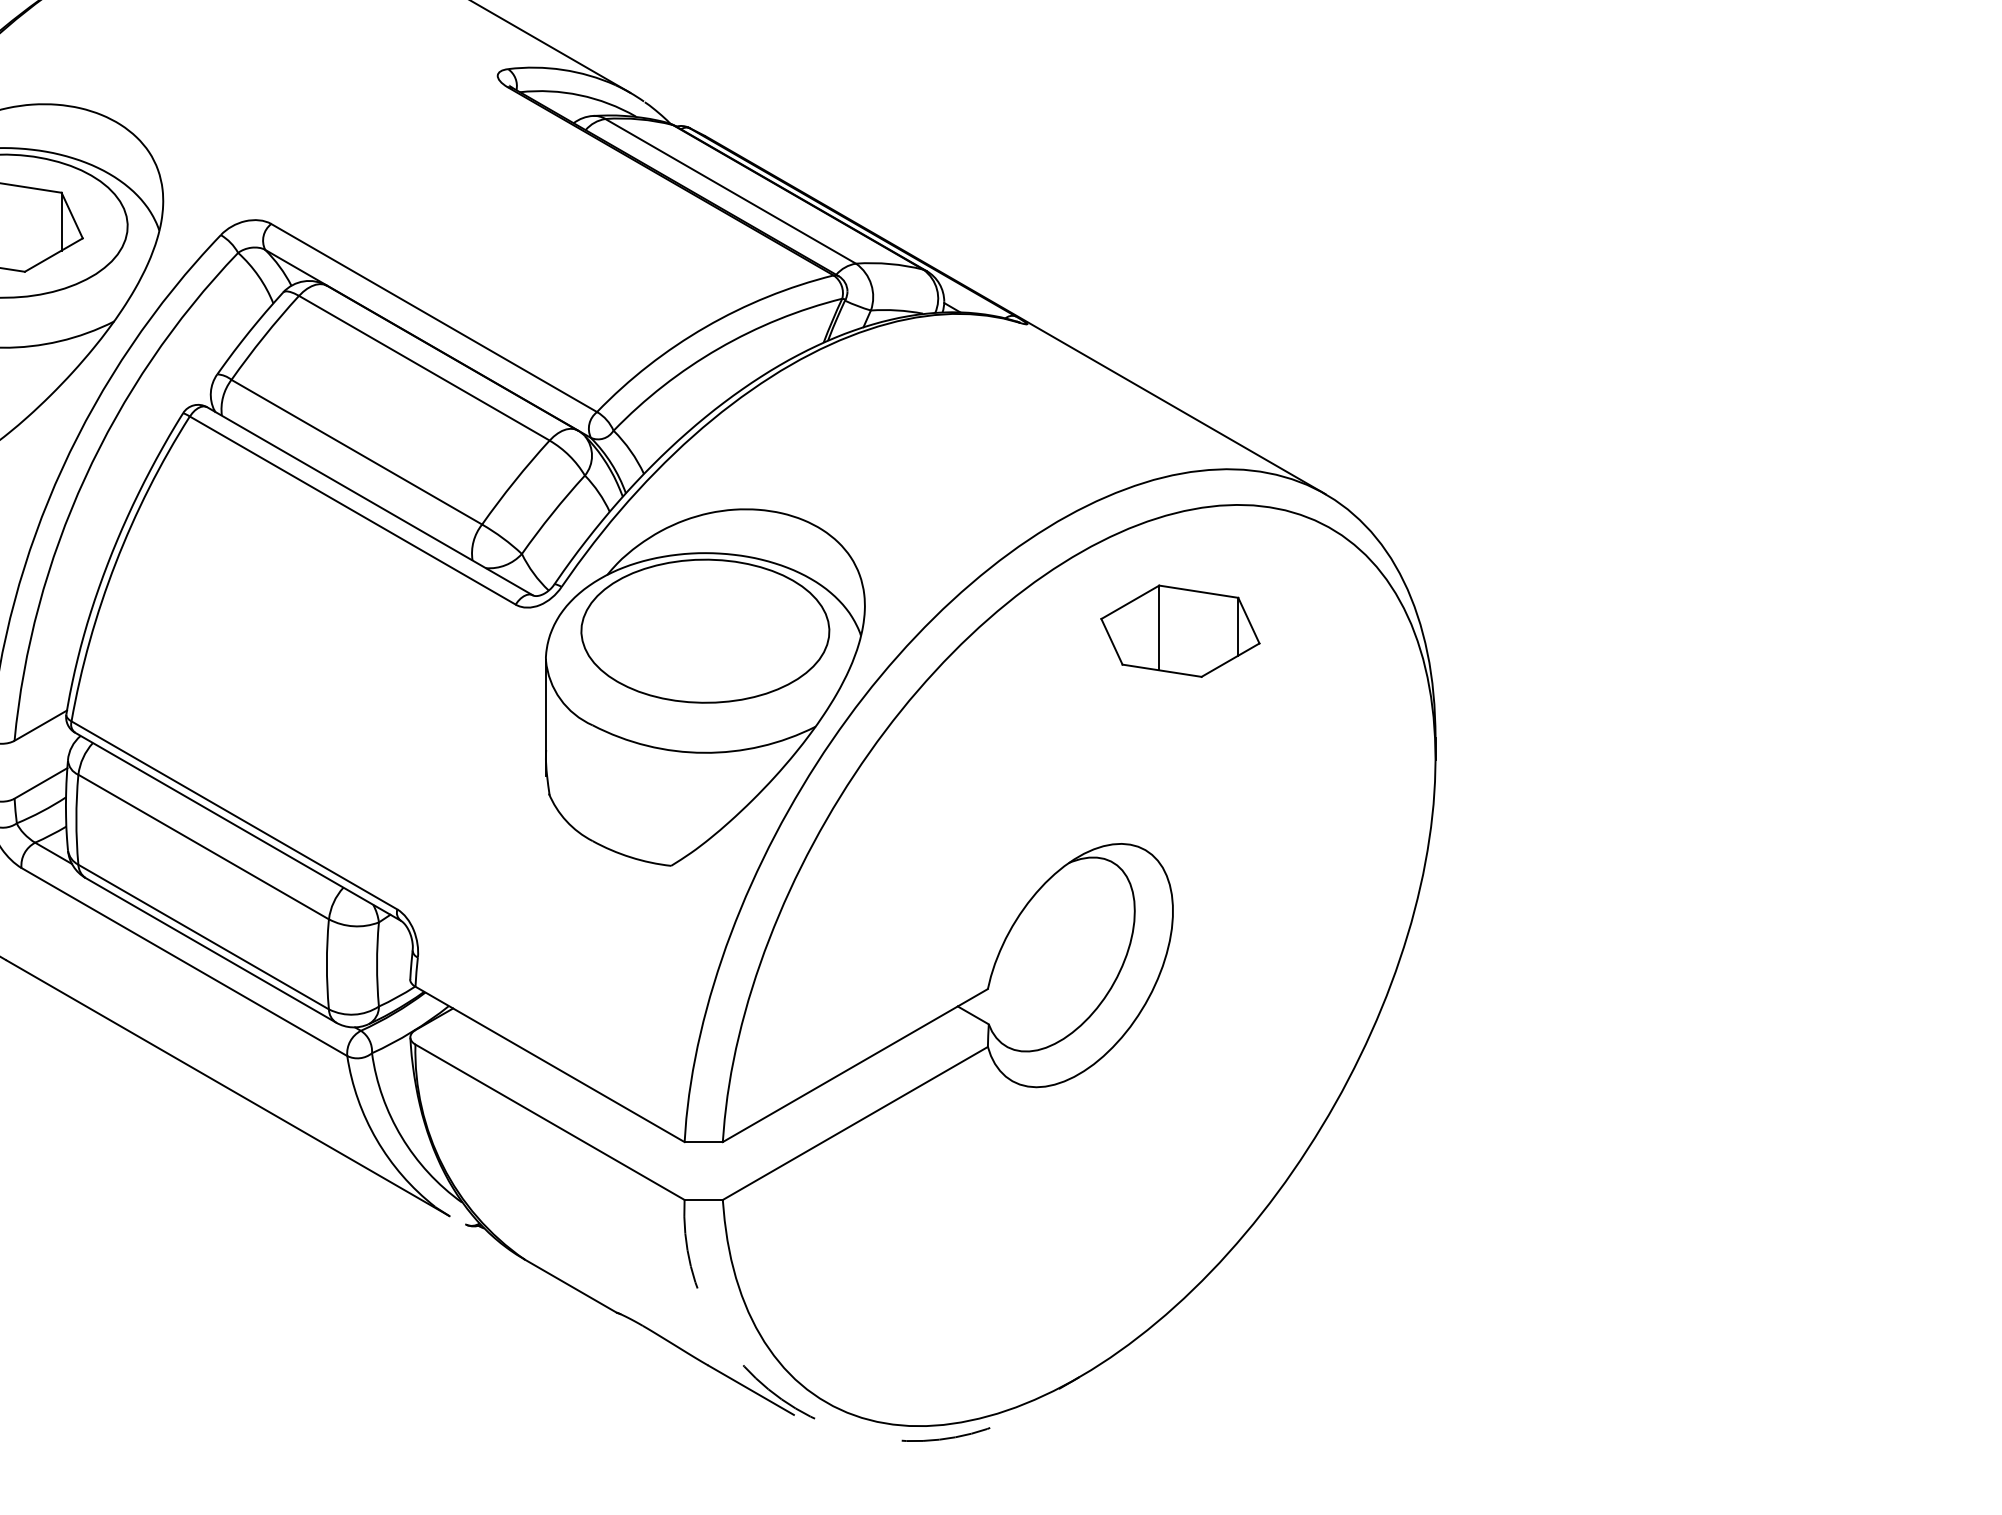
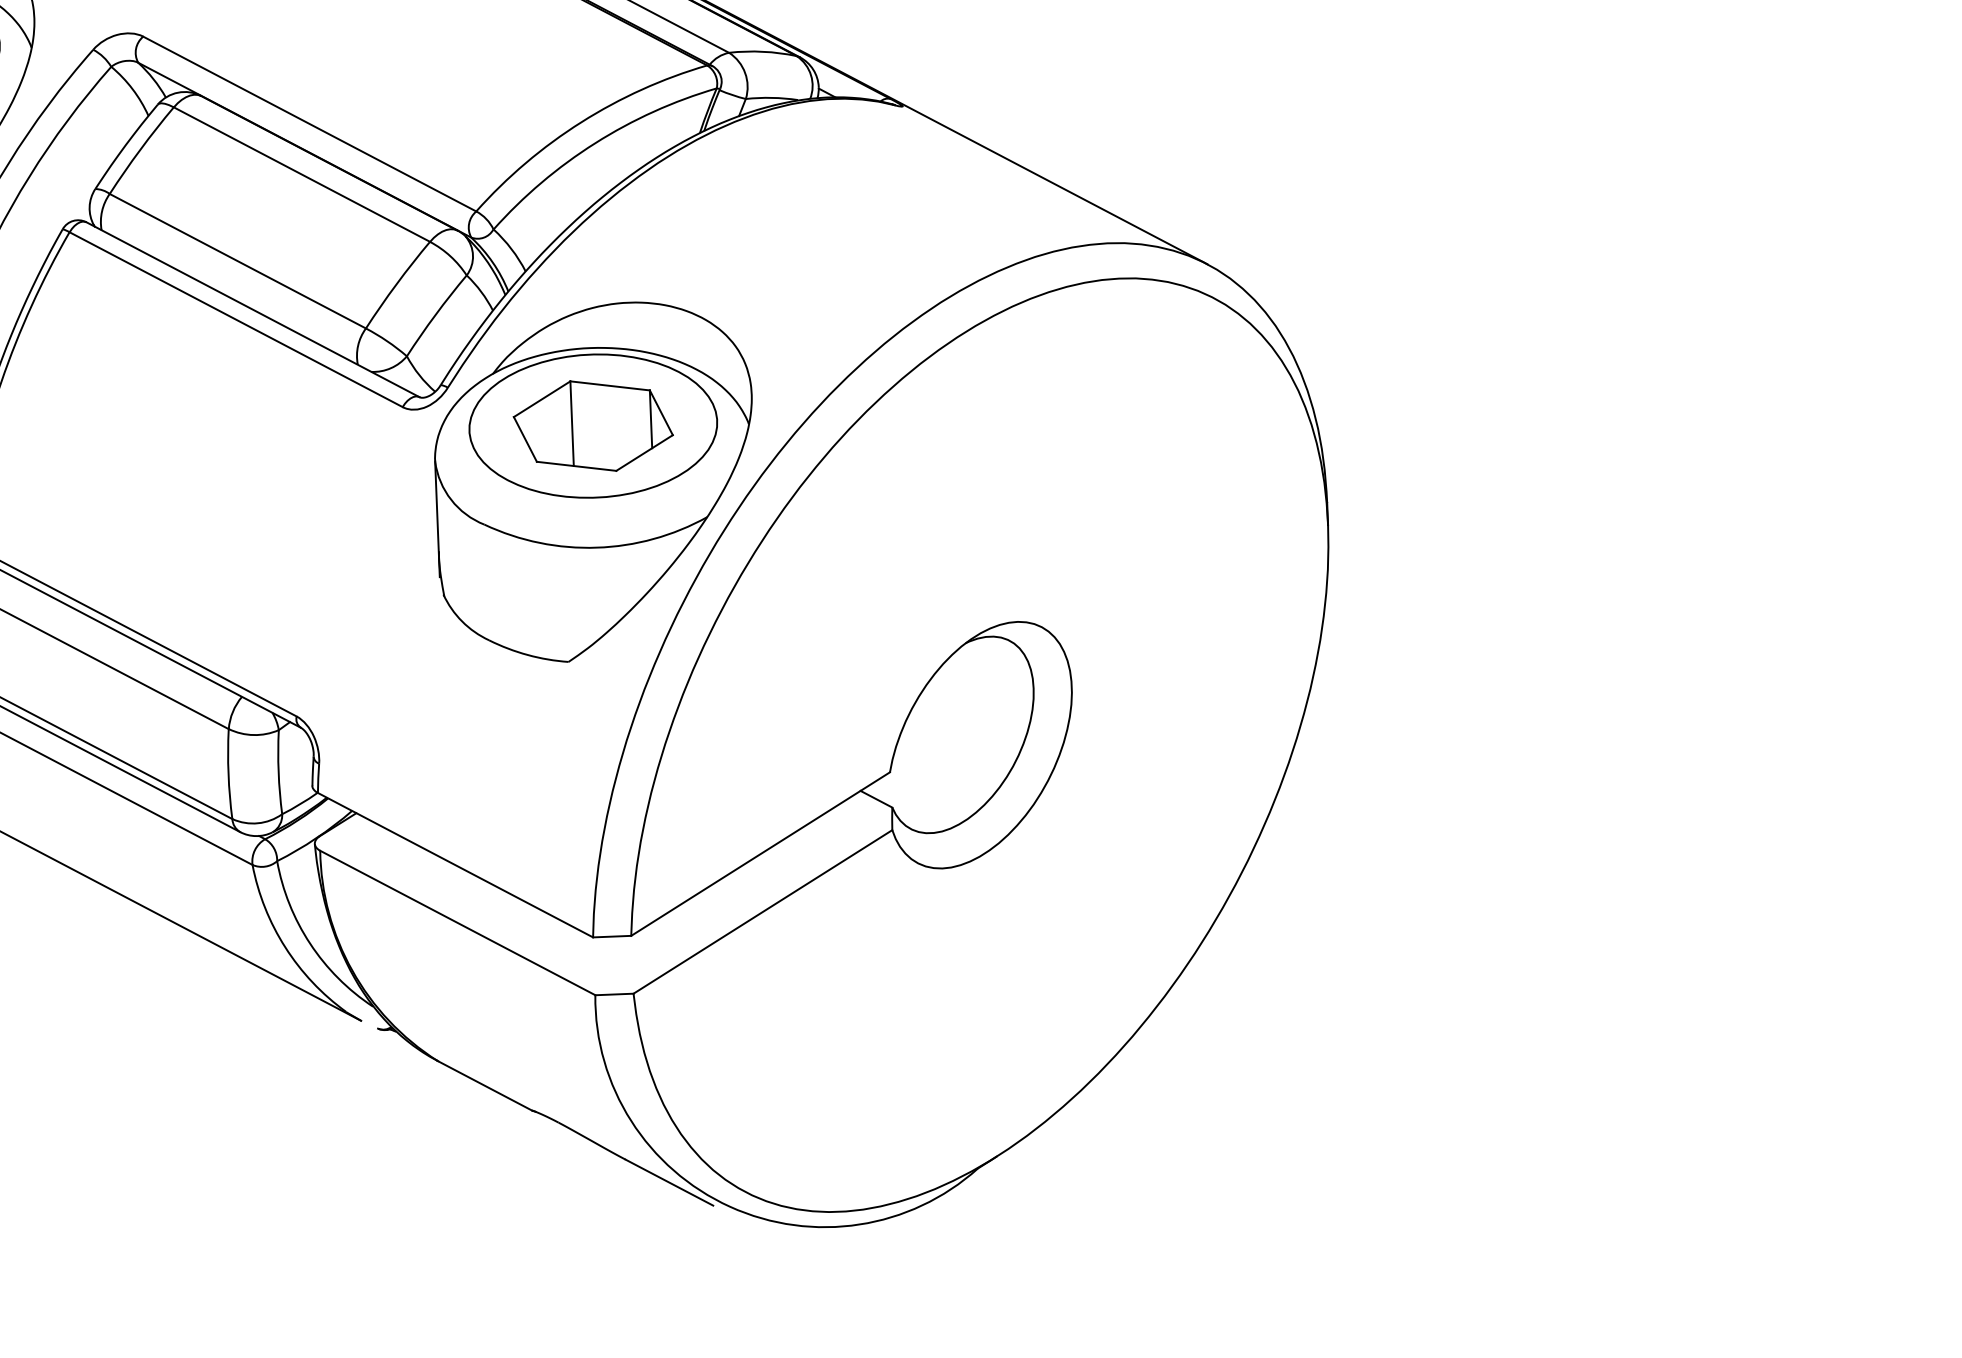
part: (1180, 630) -> (593, 425), moved
arc: (810, 1416) -> (729, 1206), dashed -> solid

